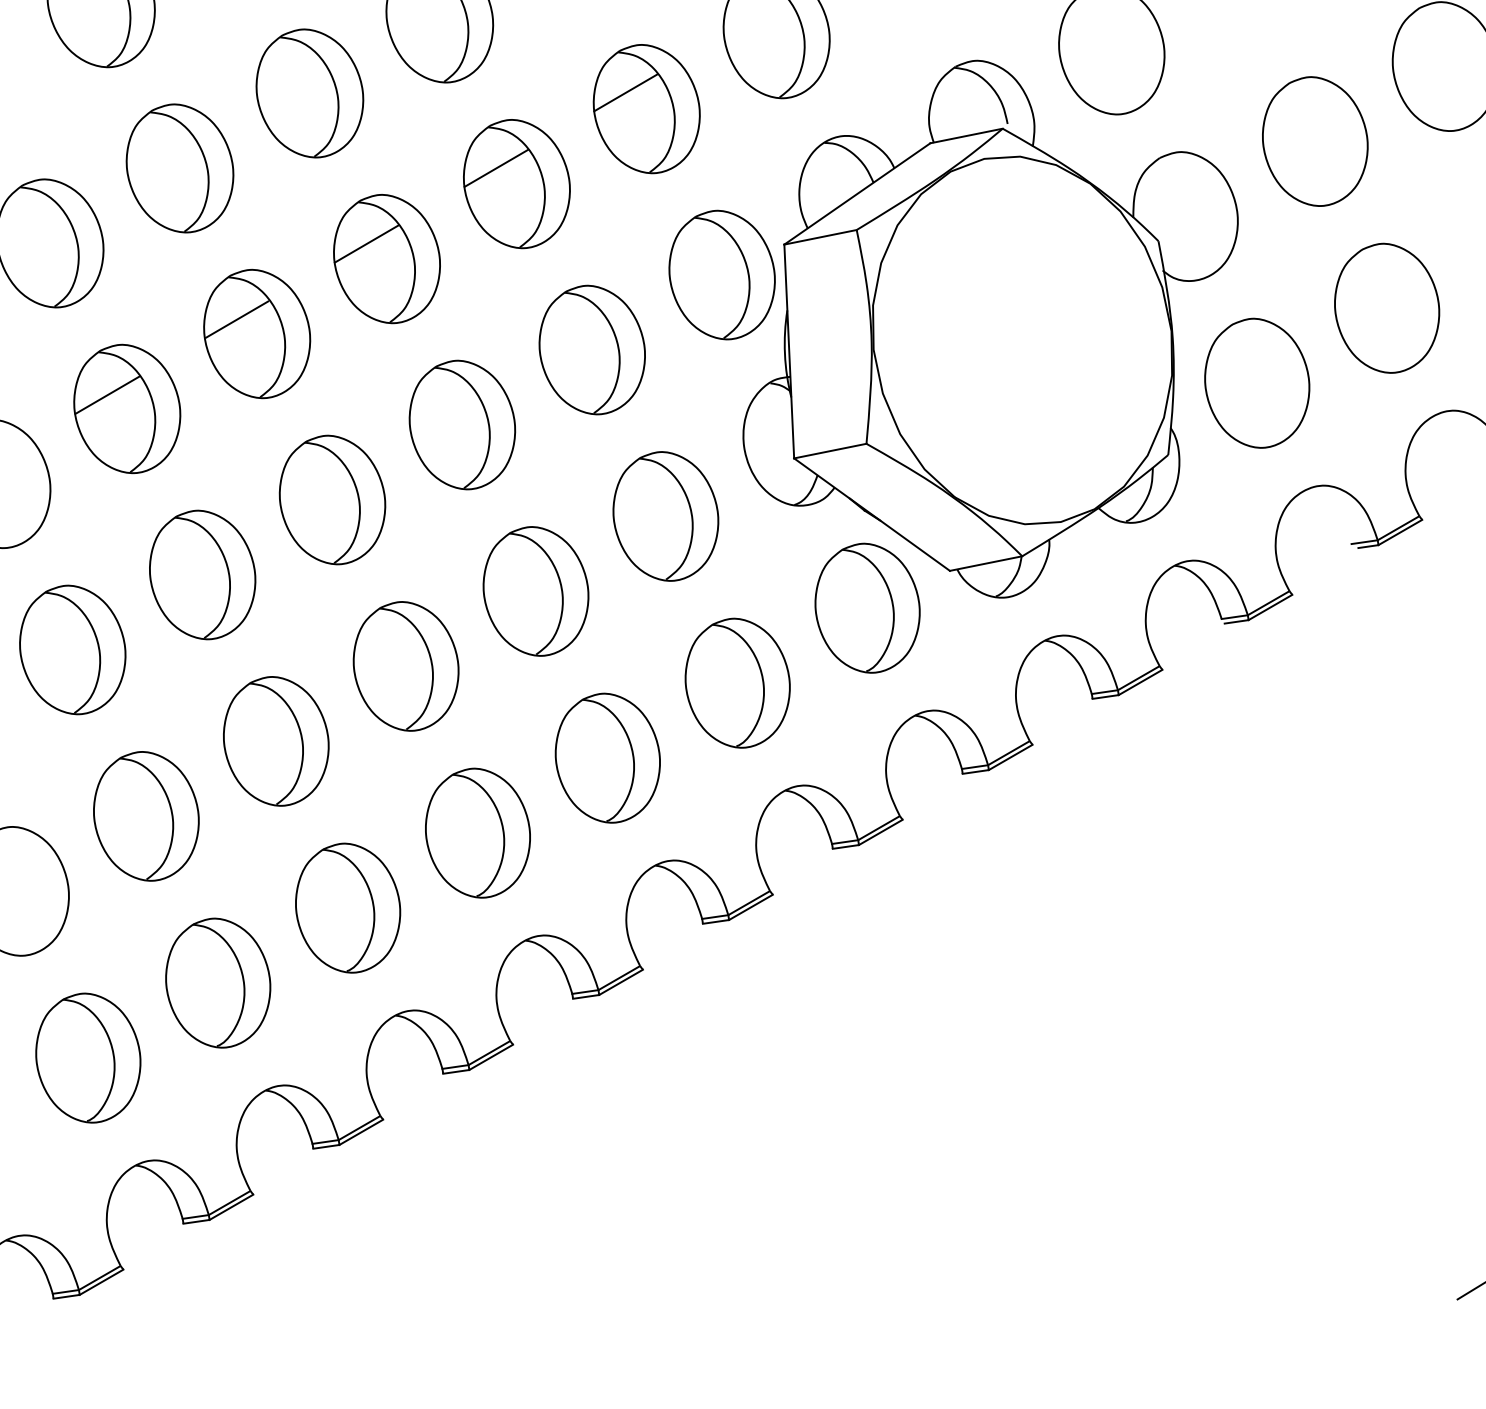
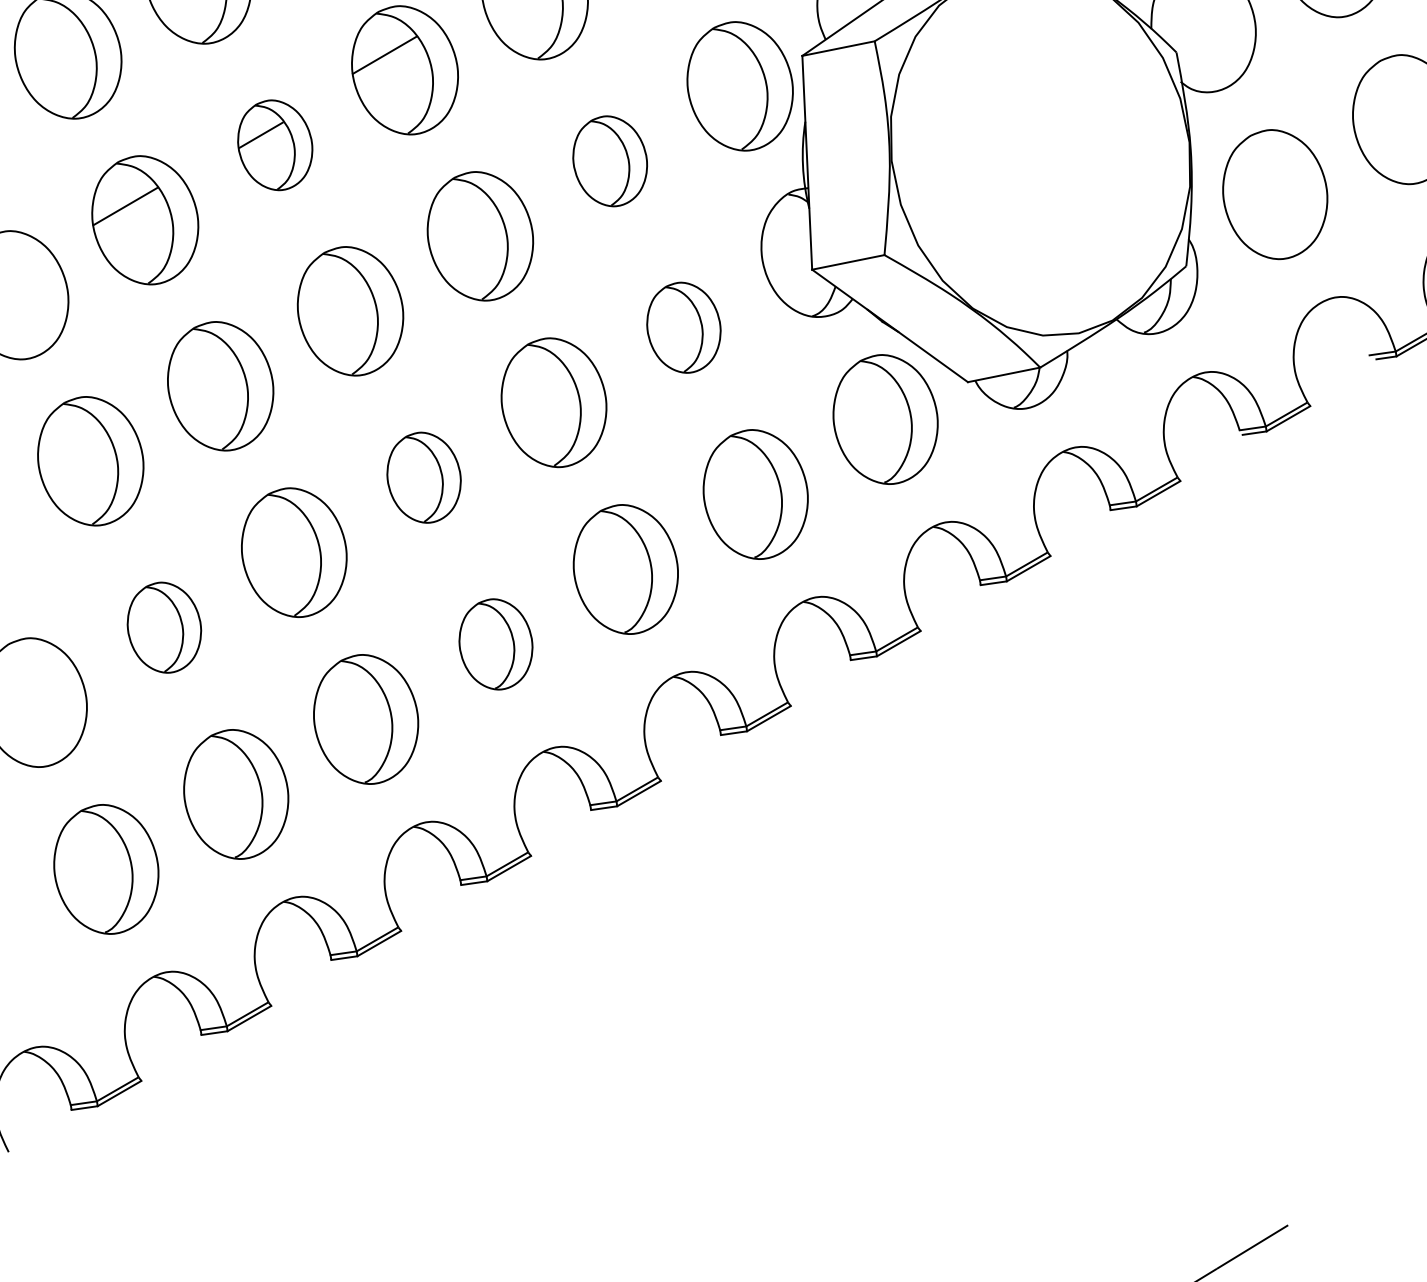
part: (257, 333) -> (275, 144), size x0.7
part: (591, 349) -> (609, 160), size x0.7
part: (665, 516) -> (683, 327), size x0.7
part: (405, 666) -> (423, 477), size x0.7
part: (146, 816) -> (164, 627), size x0.7
part: (477, 832) -> (495, 643), size x0.7

